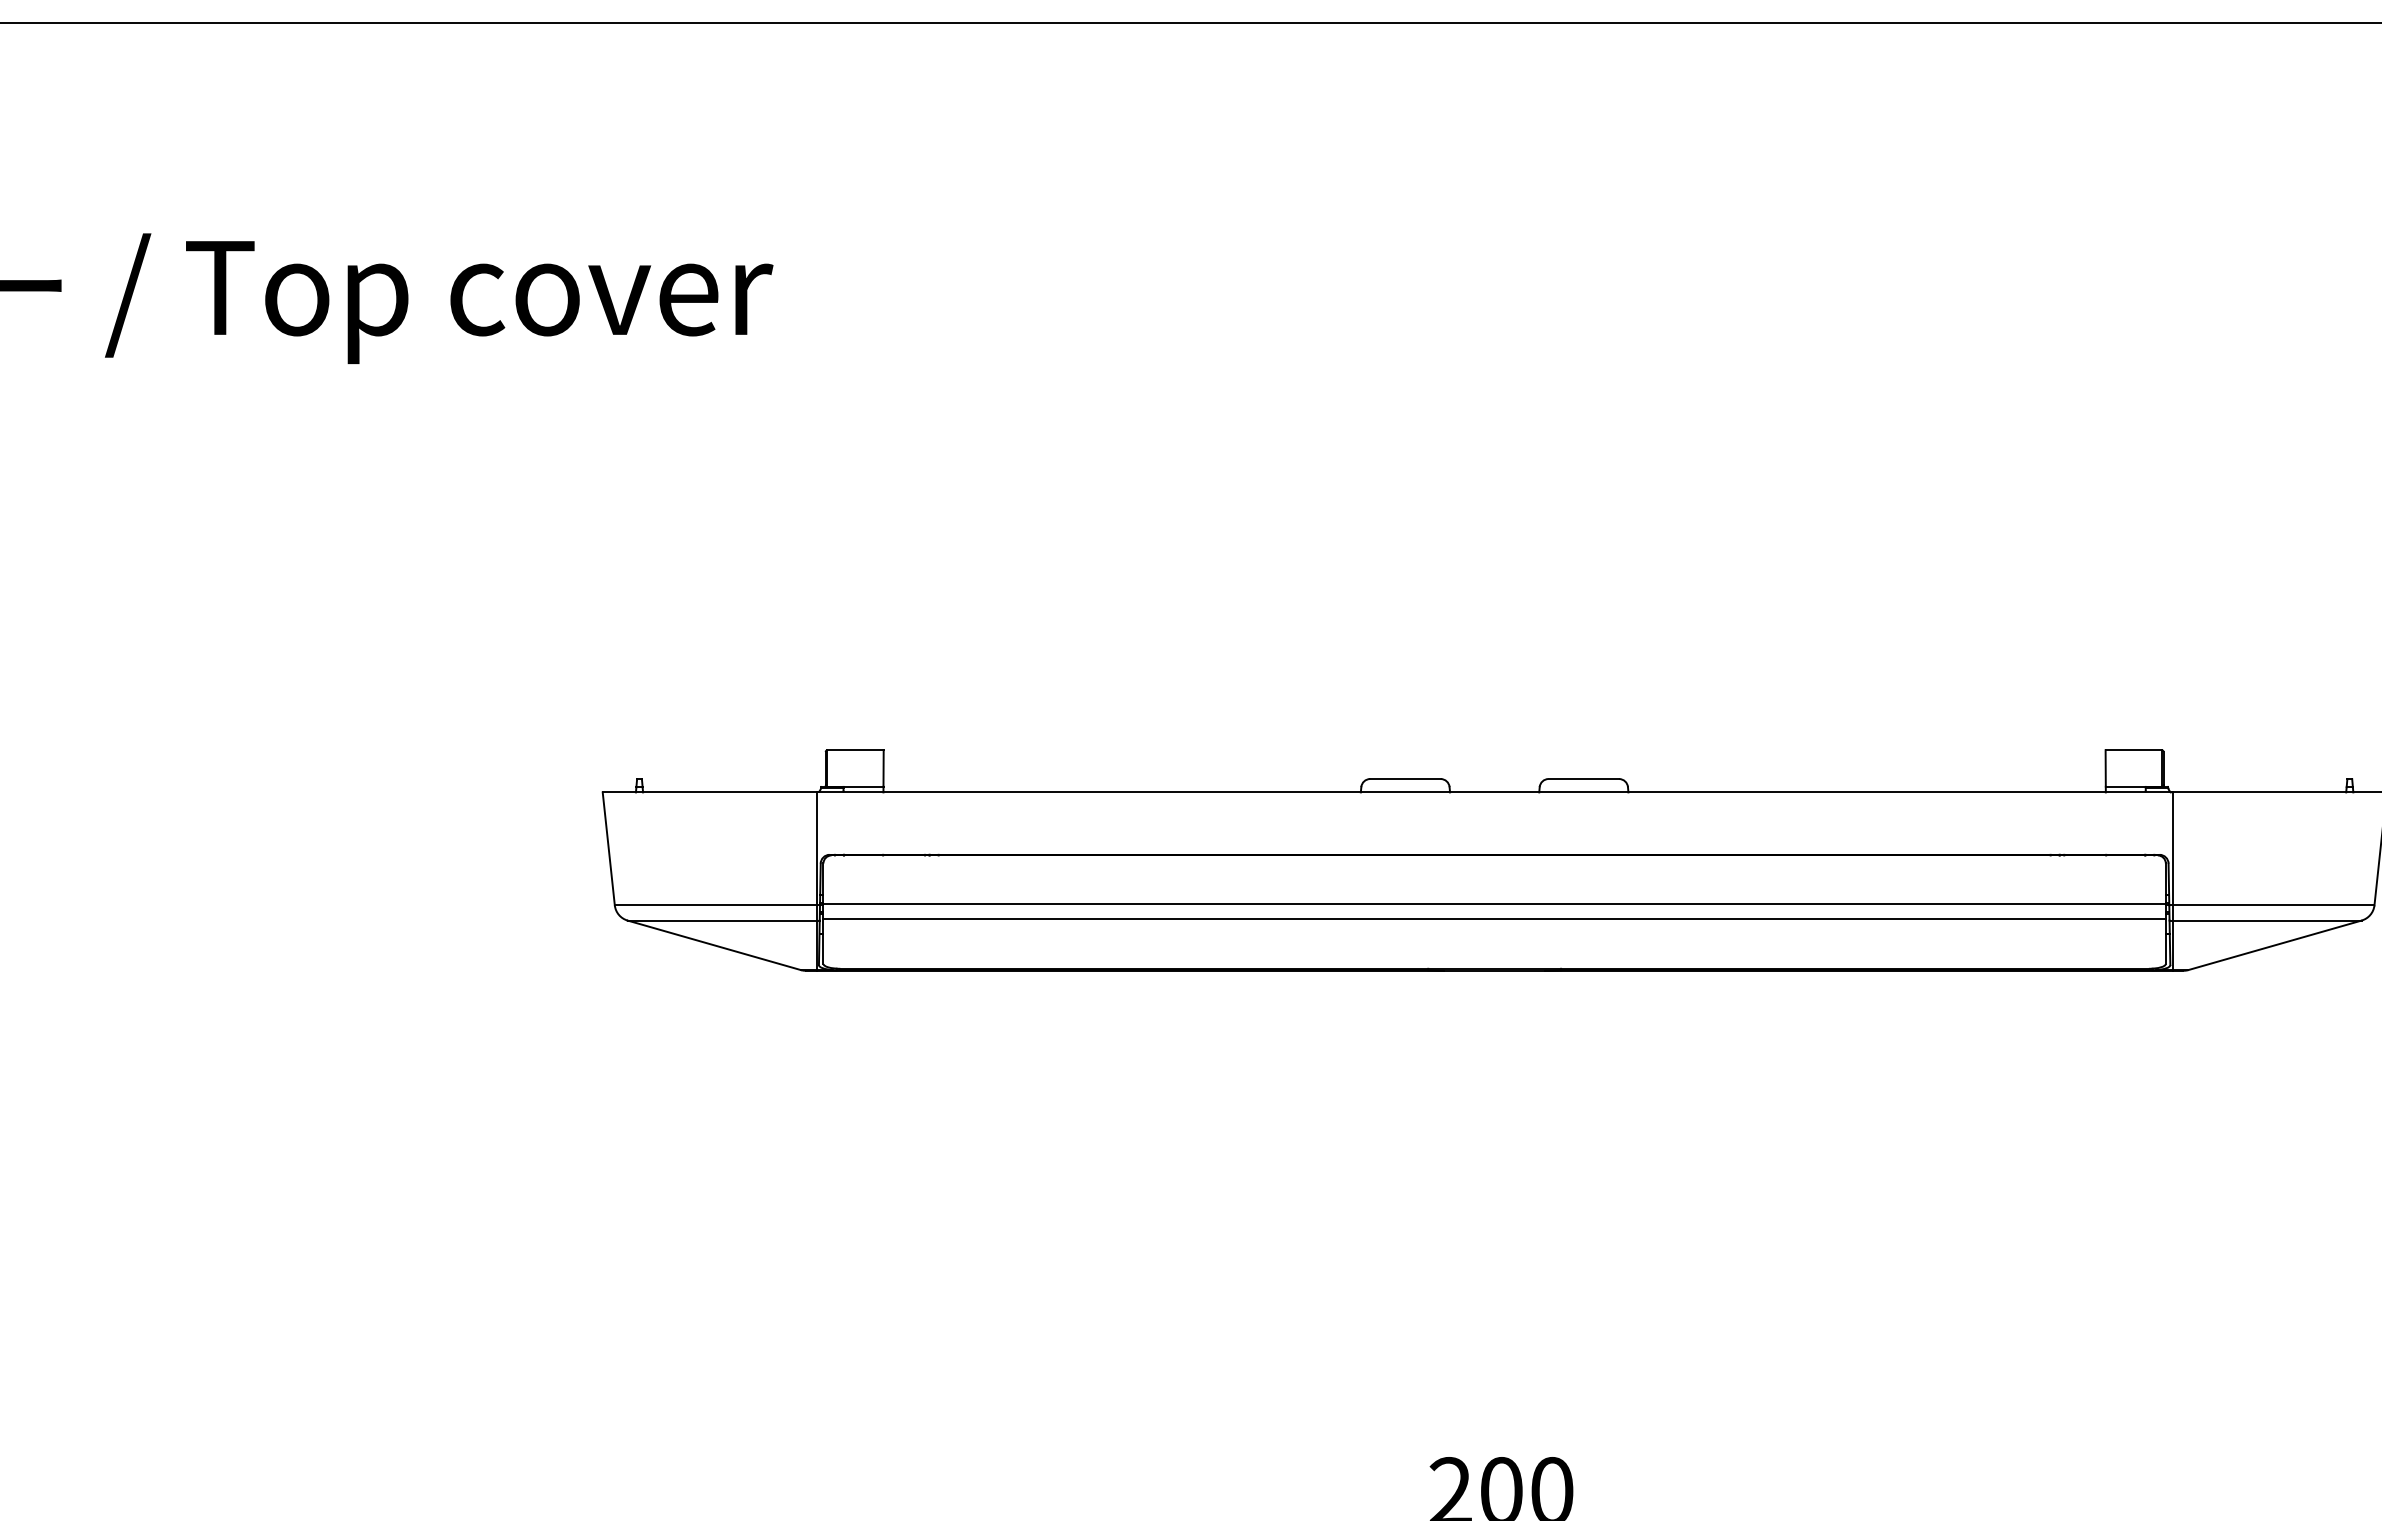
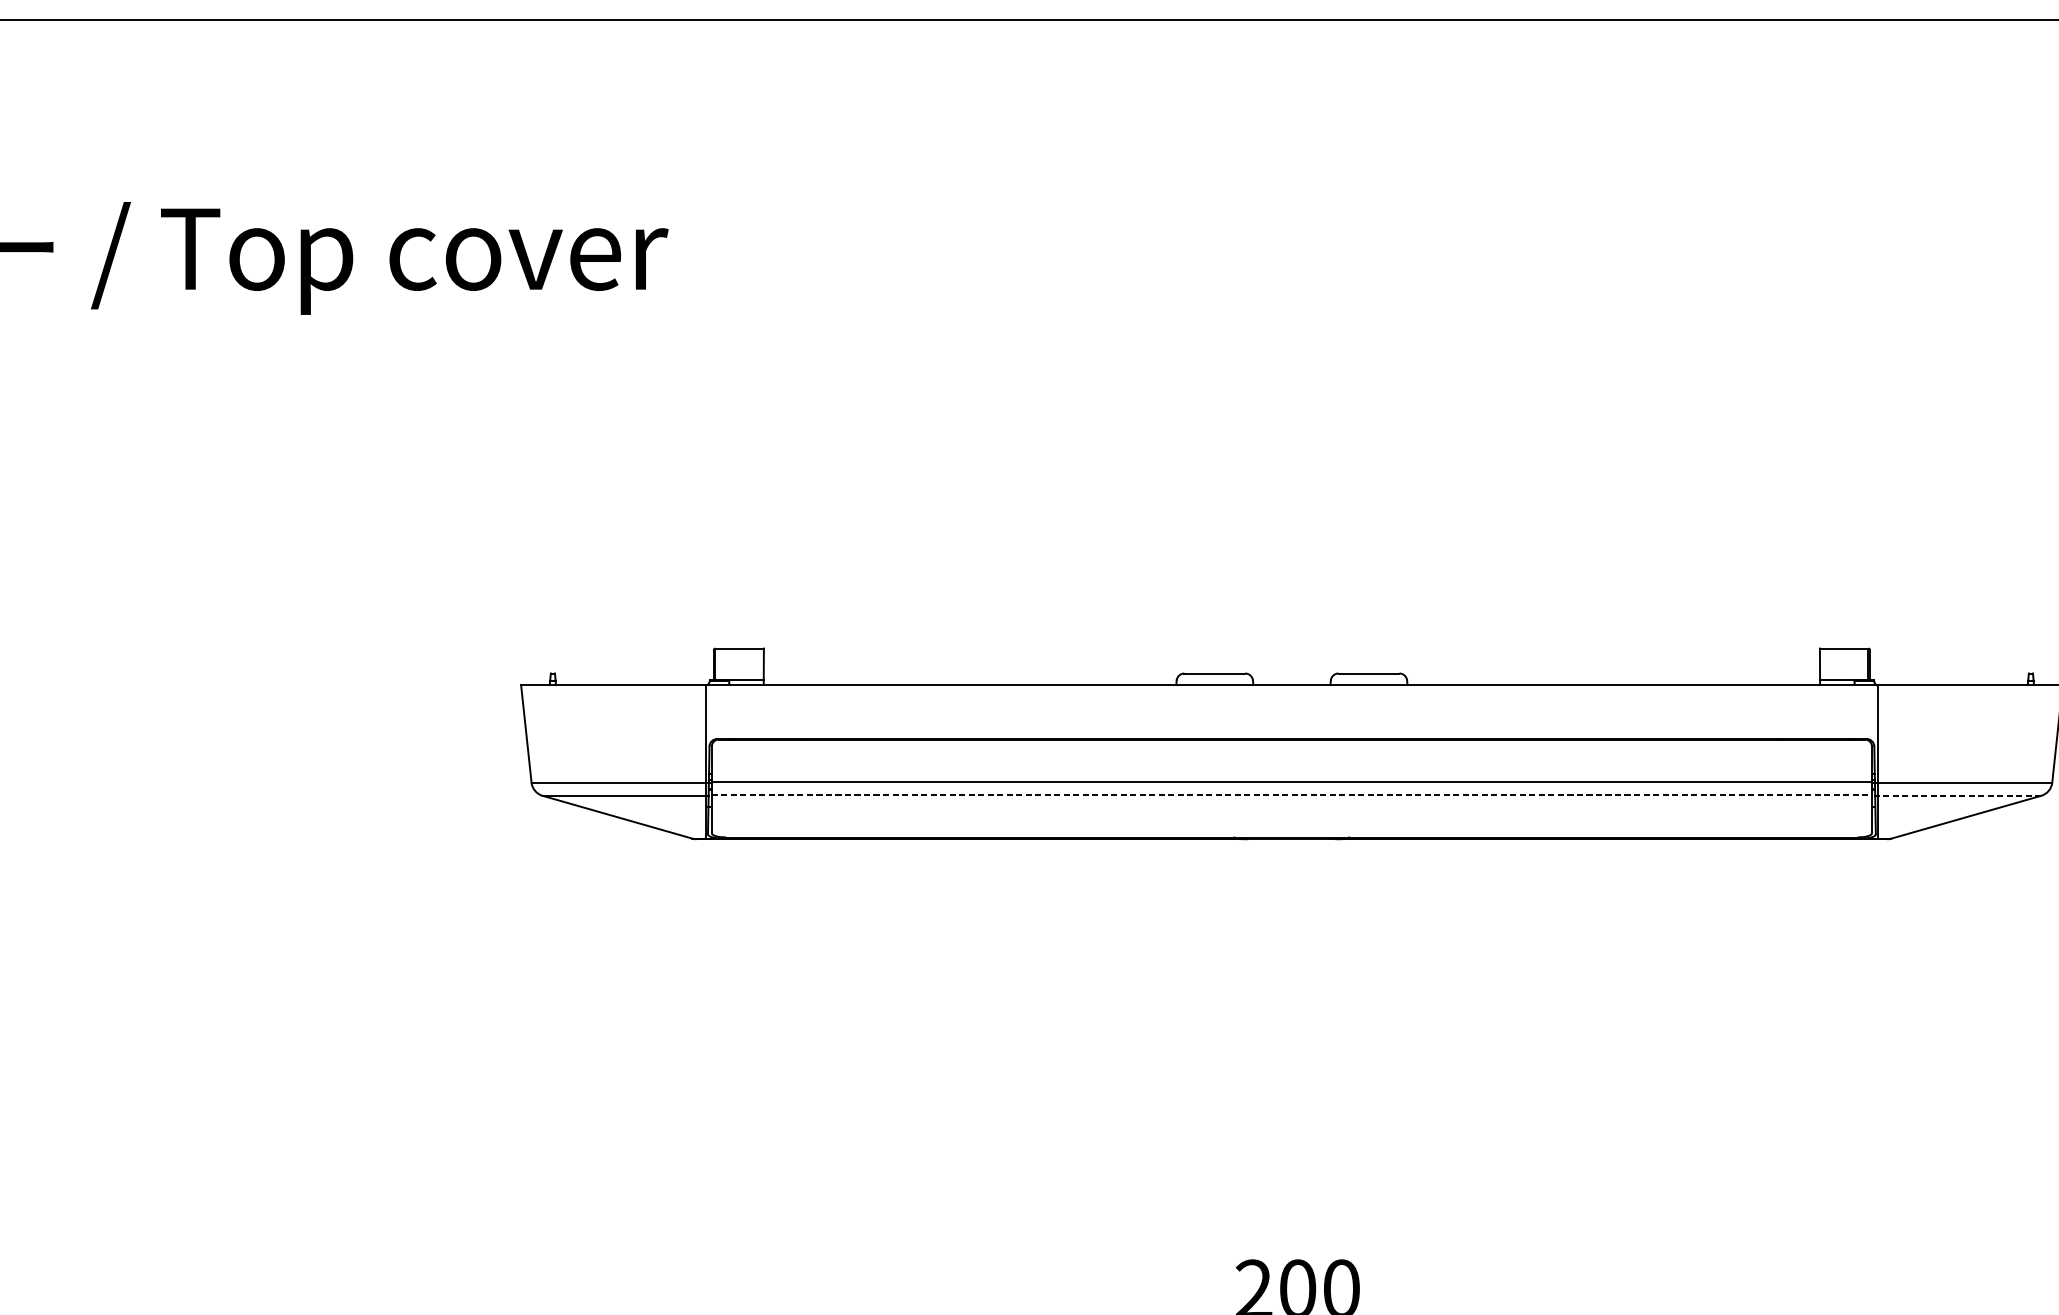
line: (1495, 919) -> (1292, 794), solid -> dashed
line: (2267, 920) -> (1959, 795), solid -> dashed

